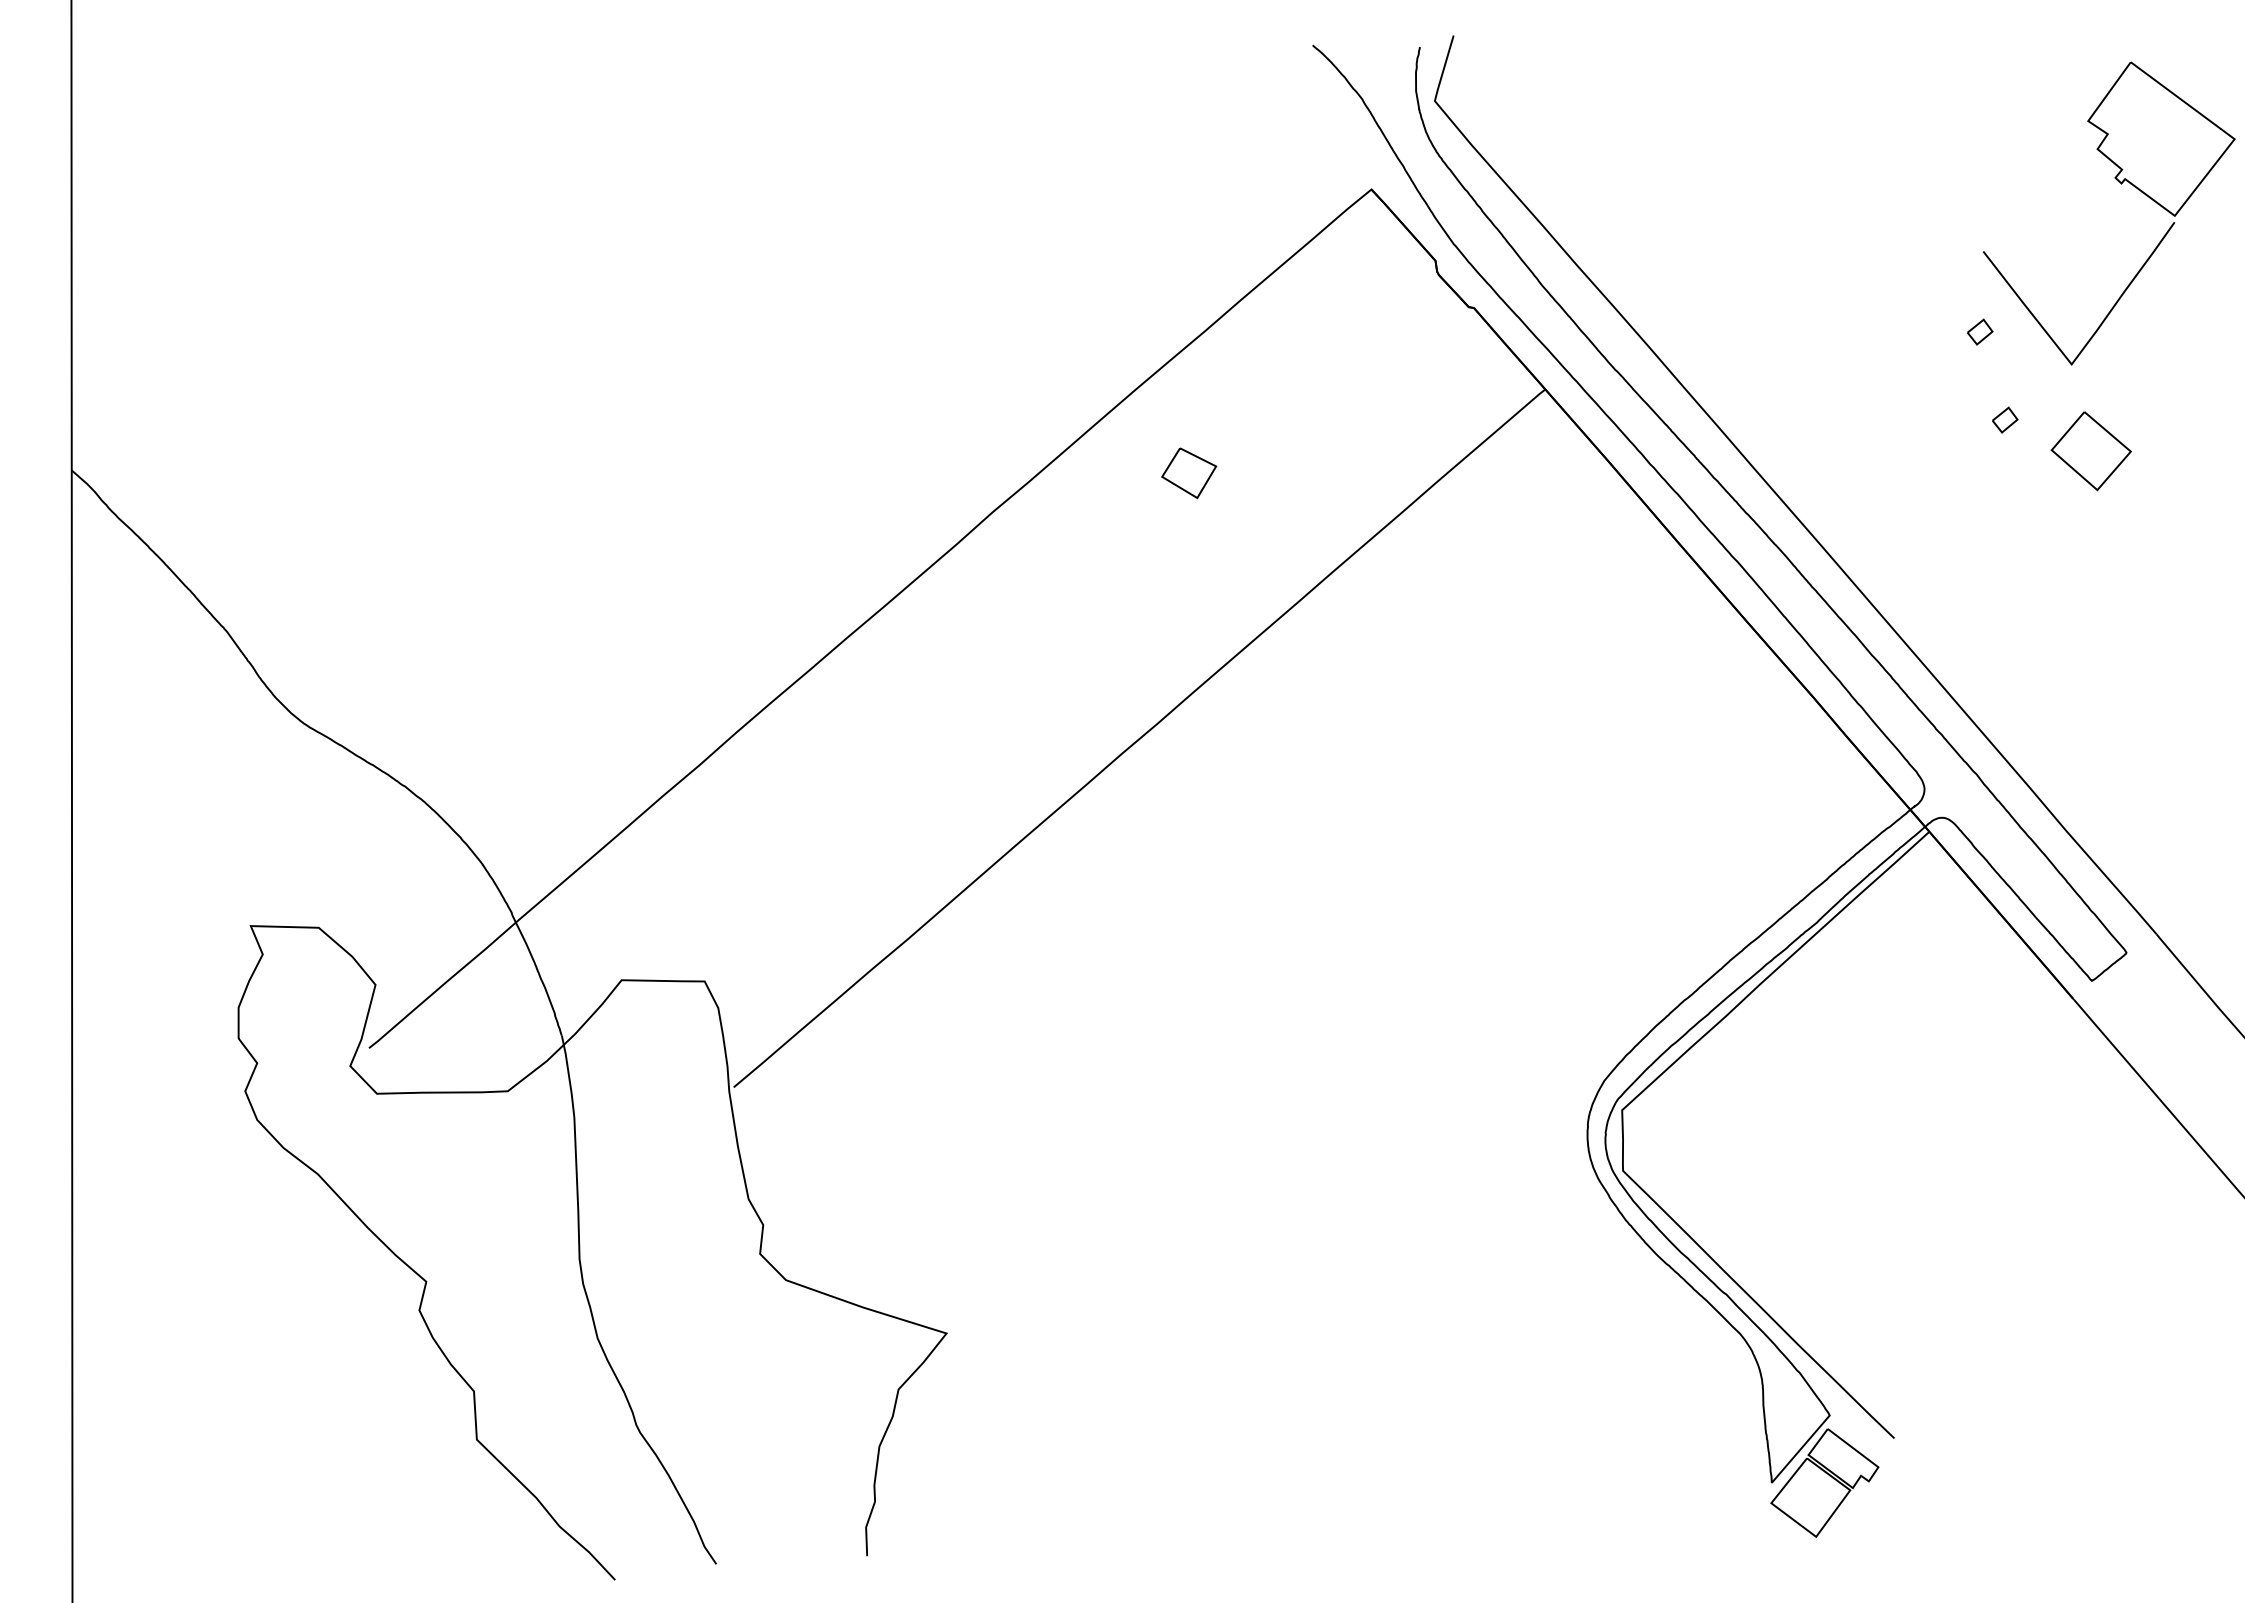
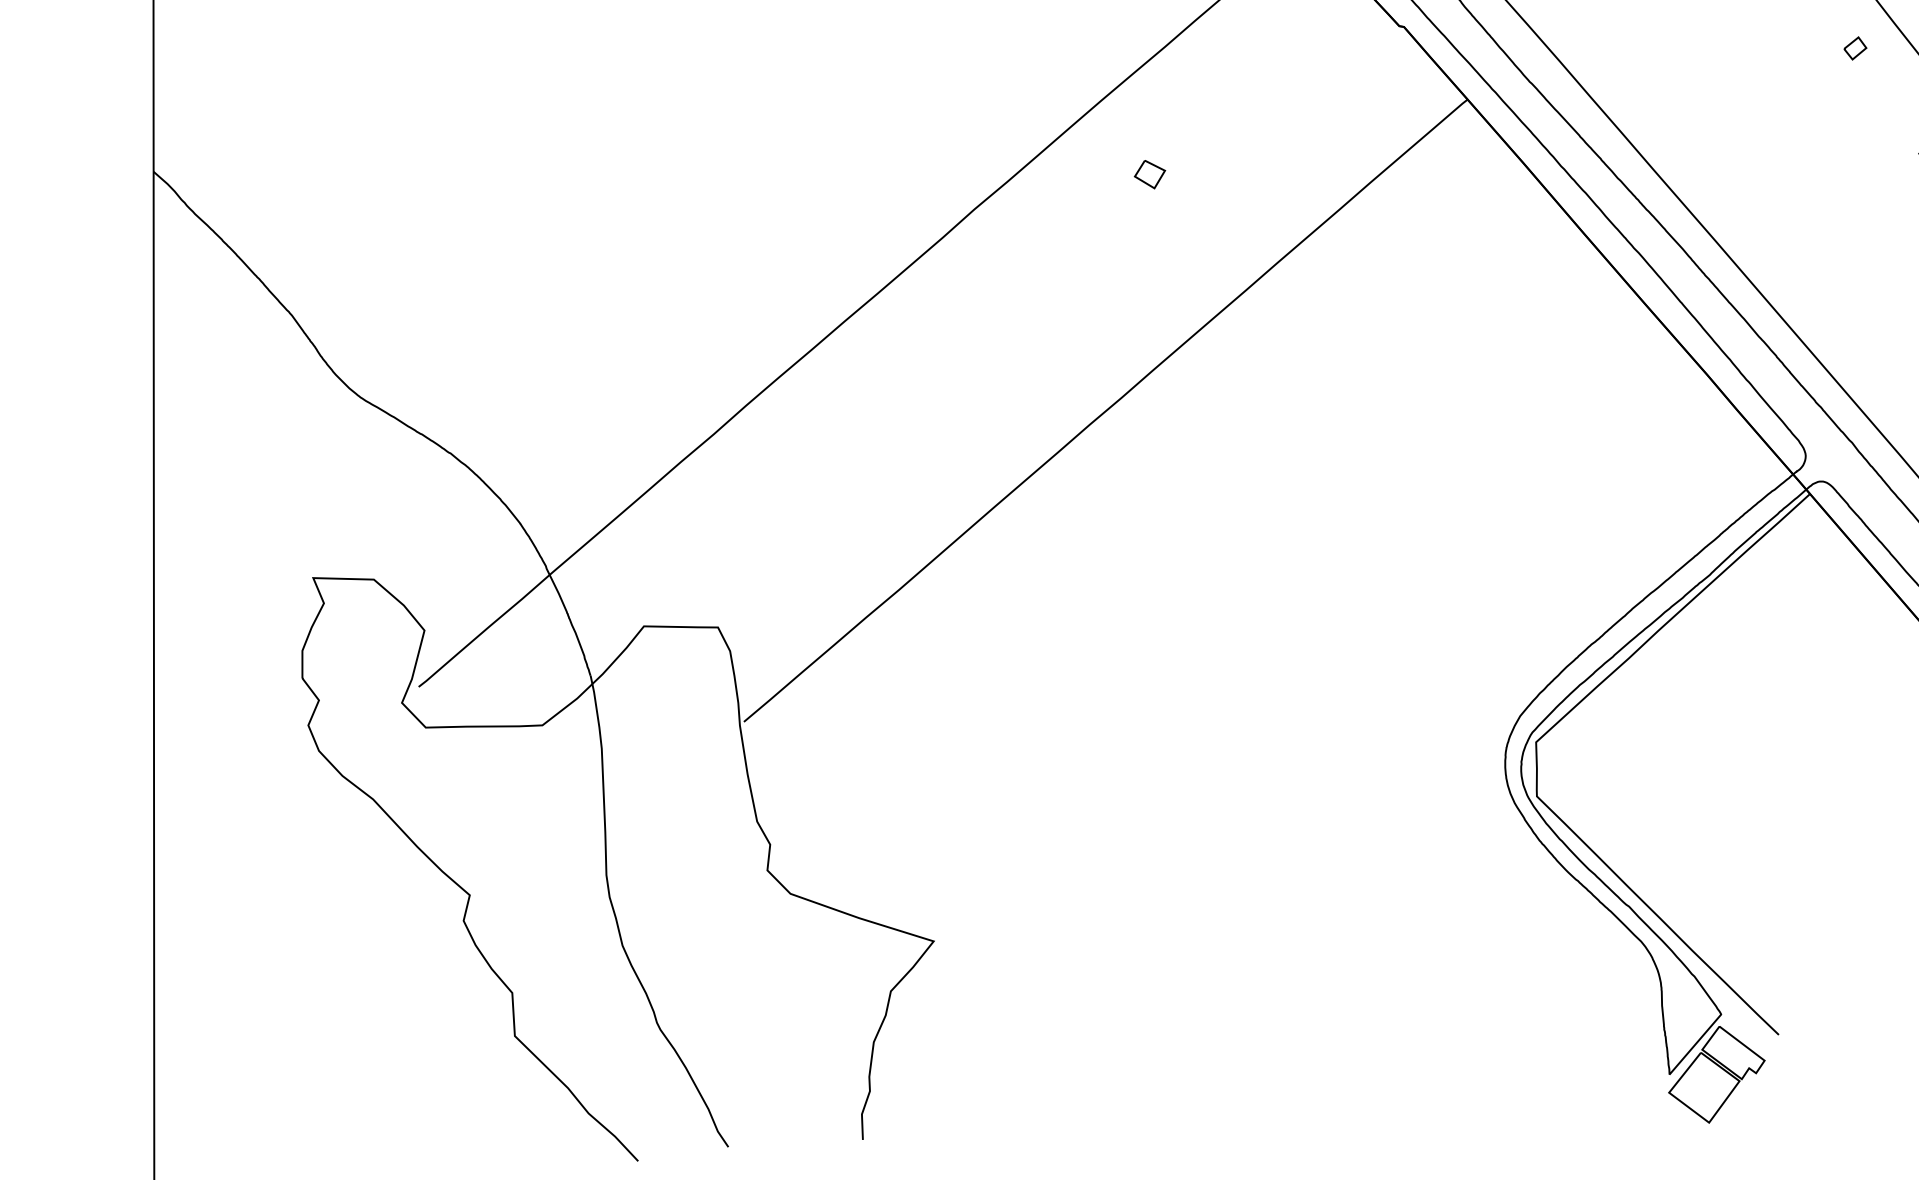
part: (2005, 419) -> (1877, 126), removed
part: (1188, 473) -> (1149, 174), size x0.62

